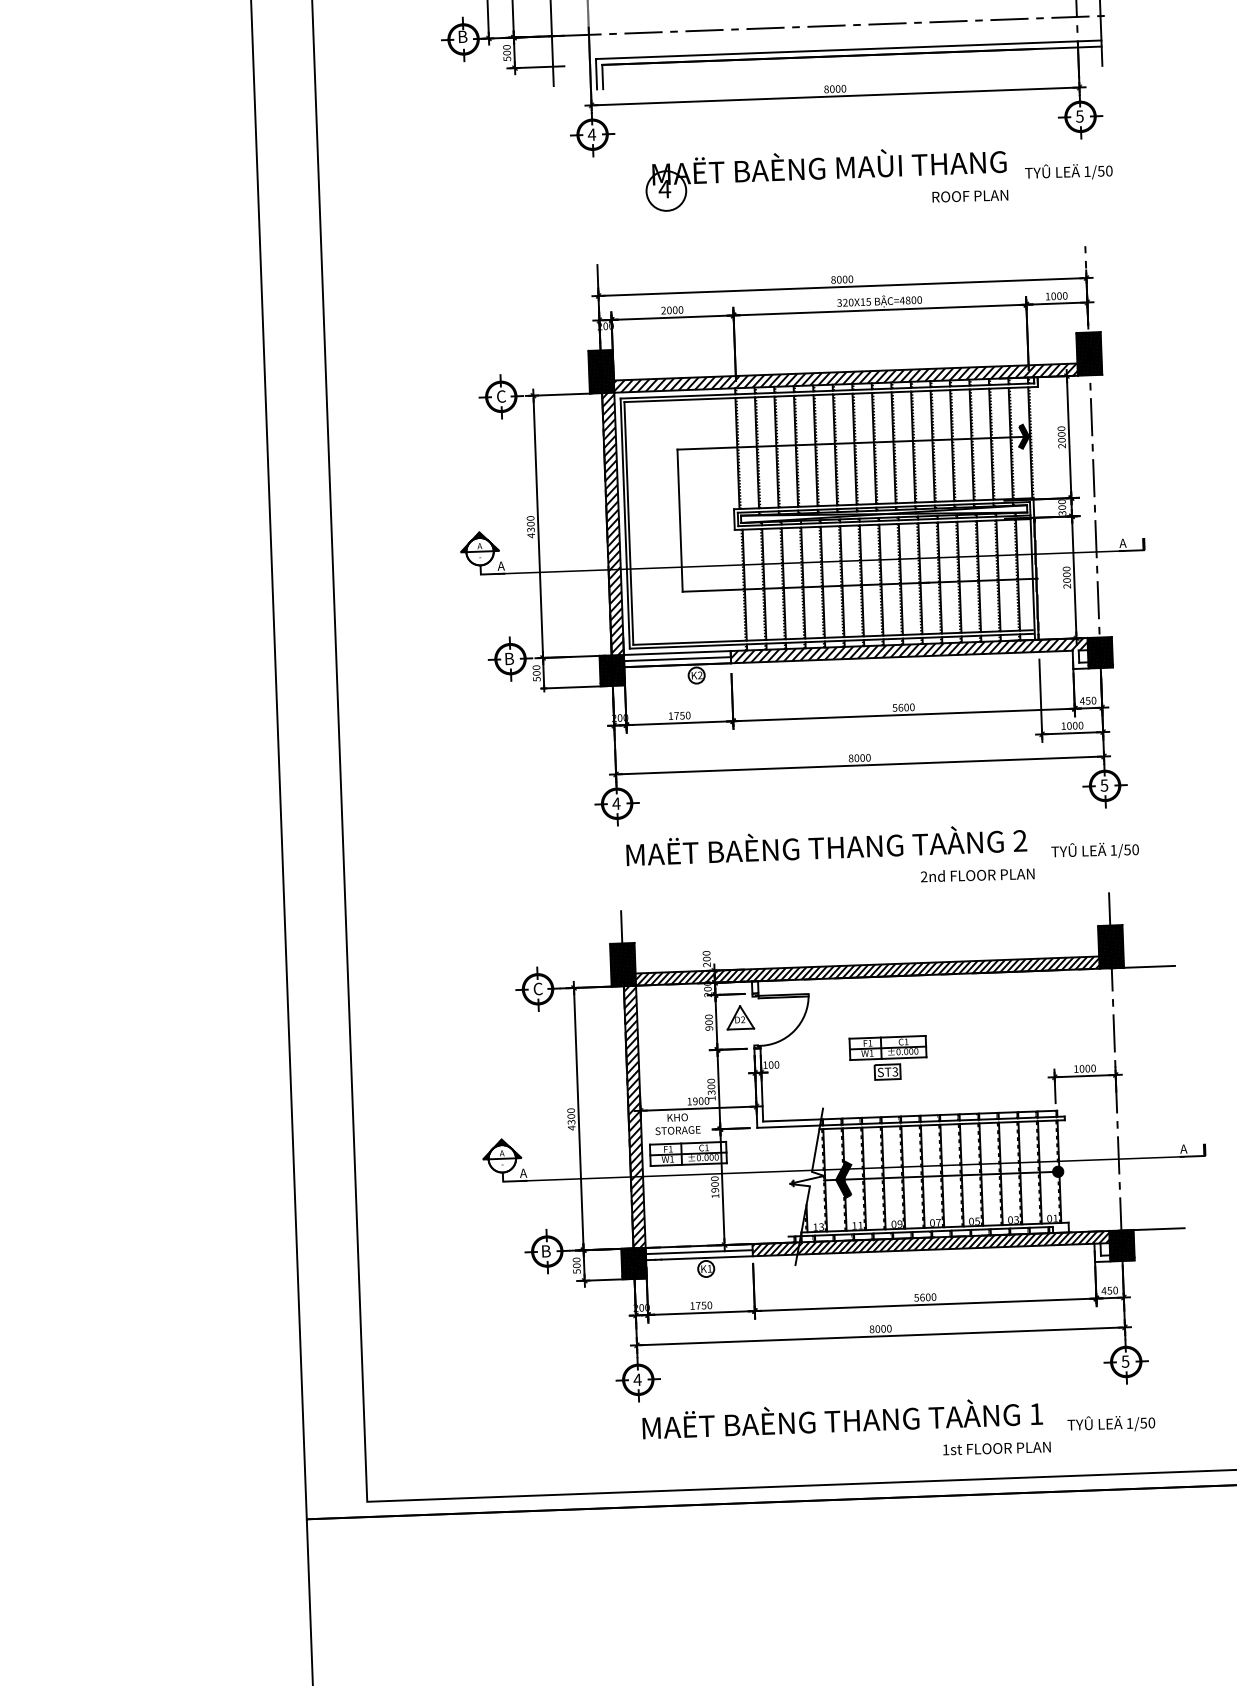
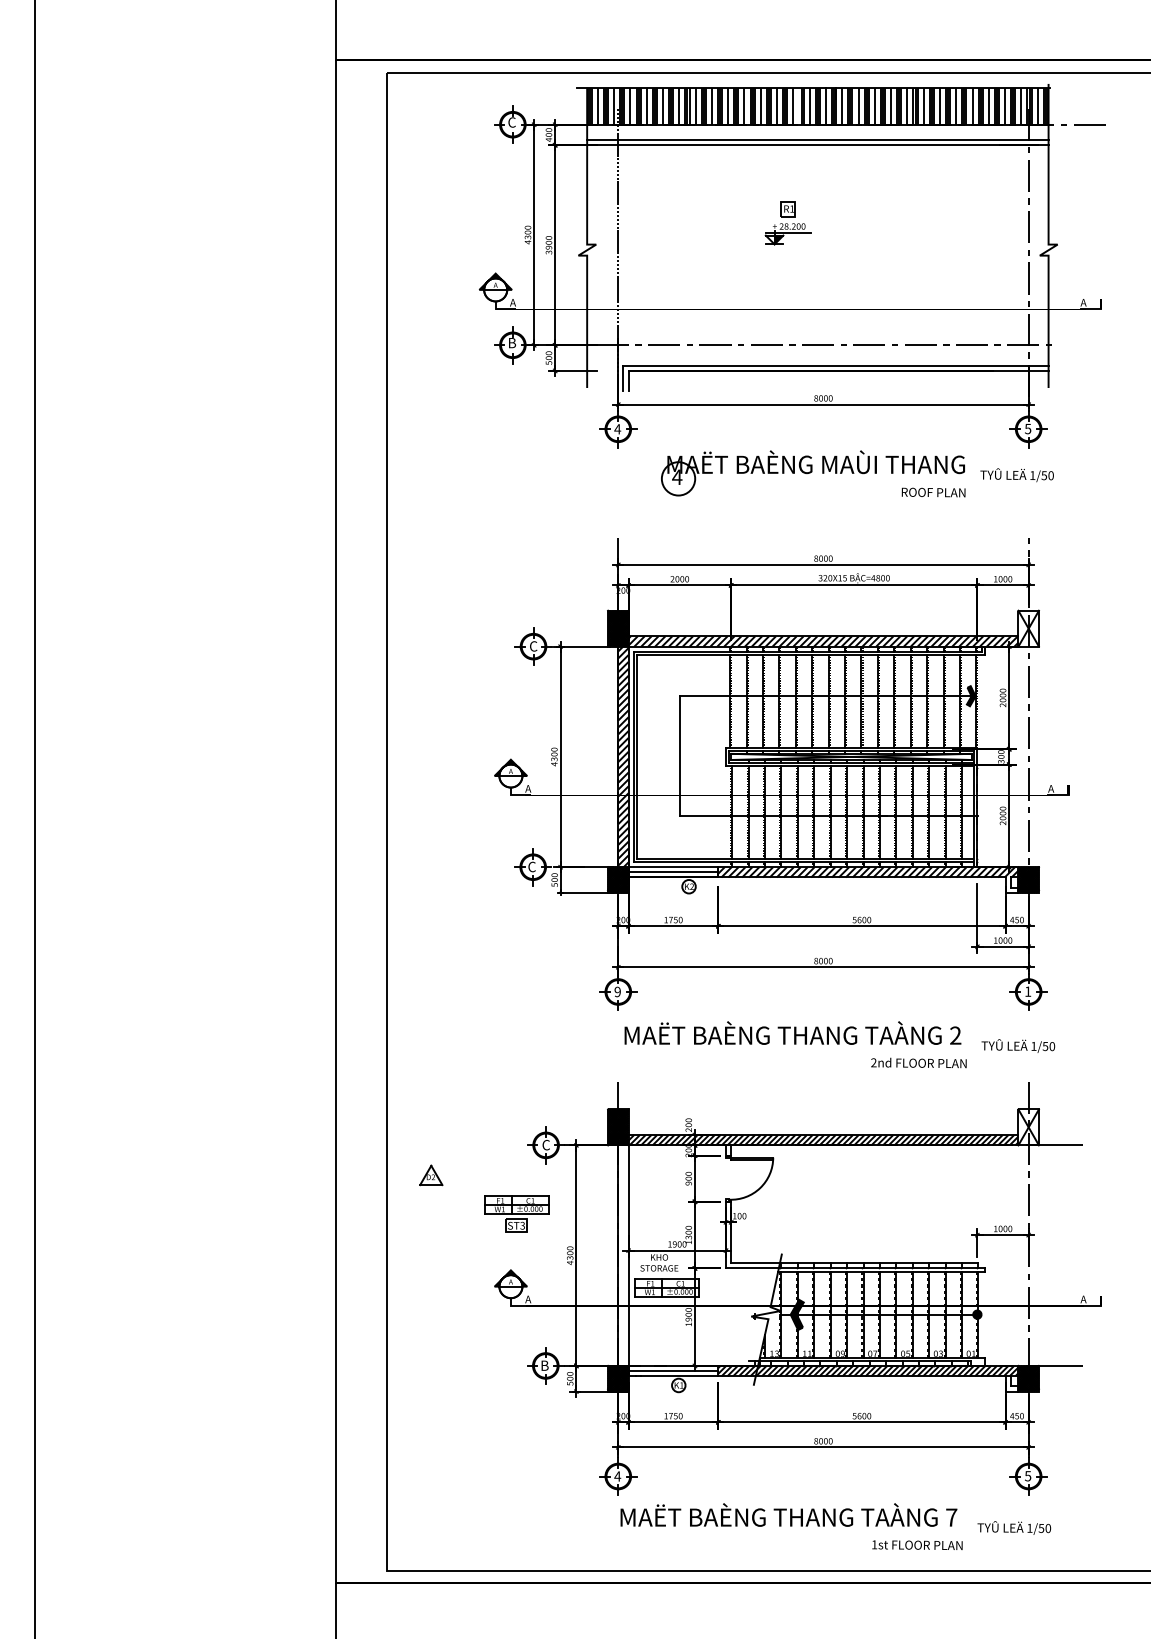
hatch: (1089, 353) -> (1028, 628), removed
text: (509, 658) -> (532, 866), B -> C
text: (1103, 785) -> (1027, 991), 5 -> 1
text: (616, 803) -> (617, 991), 4 -> 9
hatch: (1110, 947) -> (1028, 1127), removed
part: (740, 1017) -> (431, 1175), moved
part: (887, 1057) -> (516, 1213), moved
hatch: (634, 1116) -> (623, 1255), removed
text: (1036, 1414) -> (951, 1517), 1 -> 7

